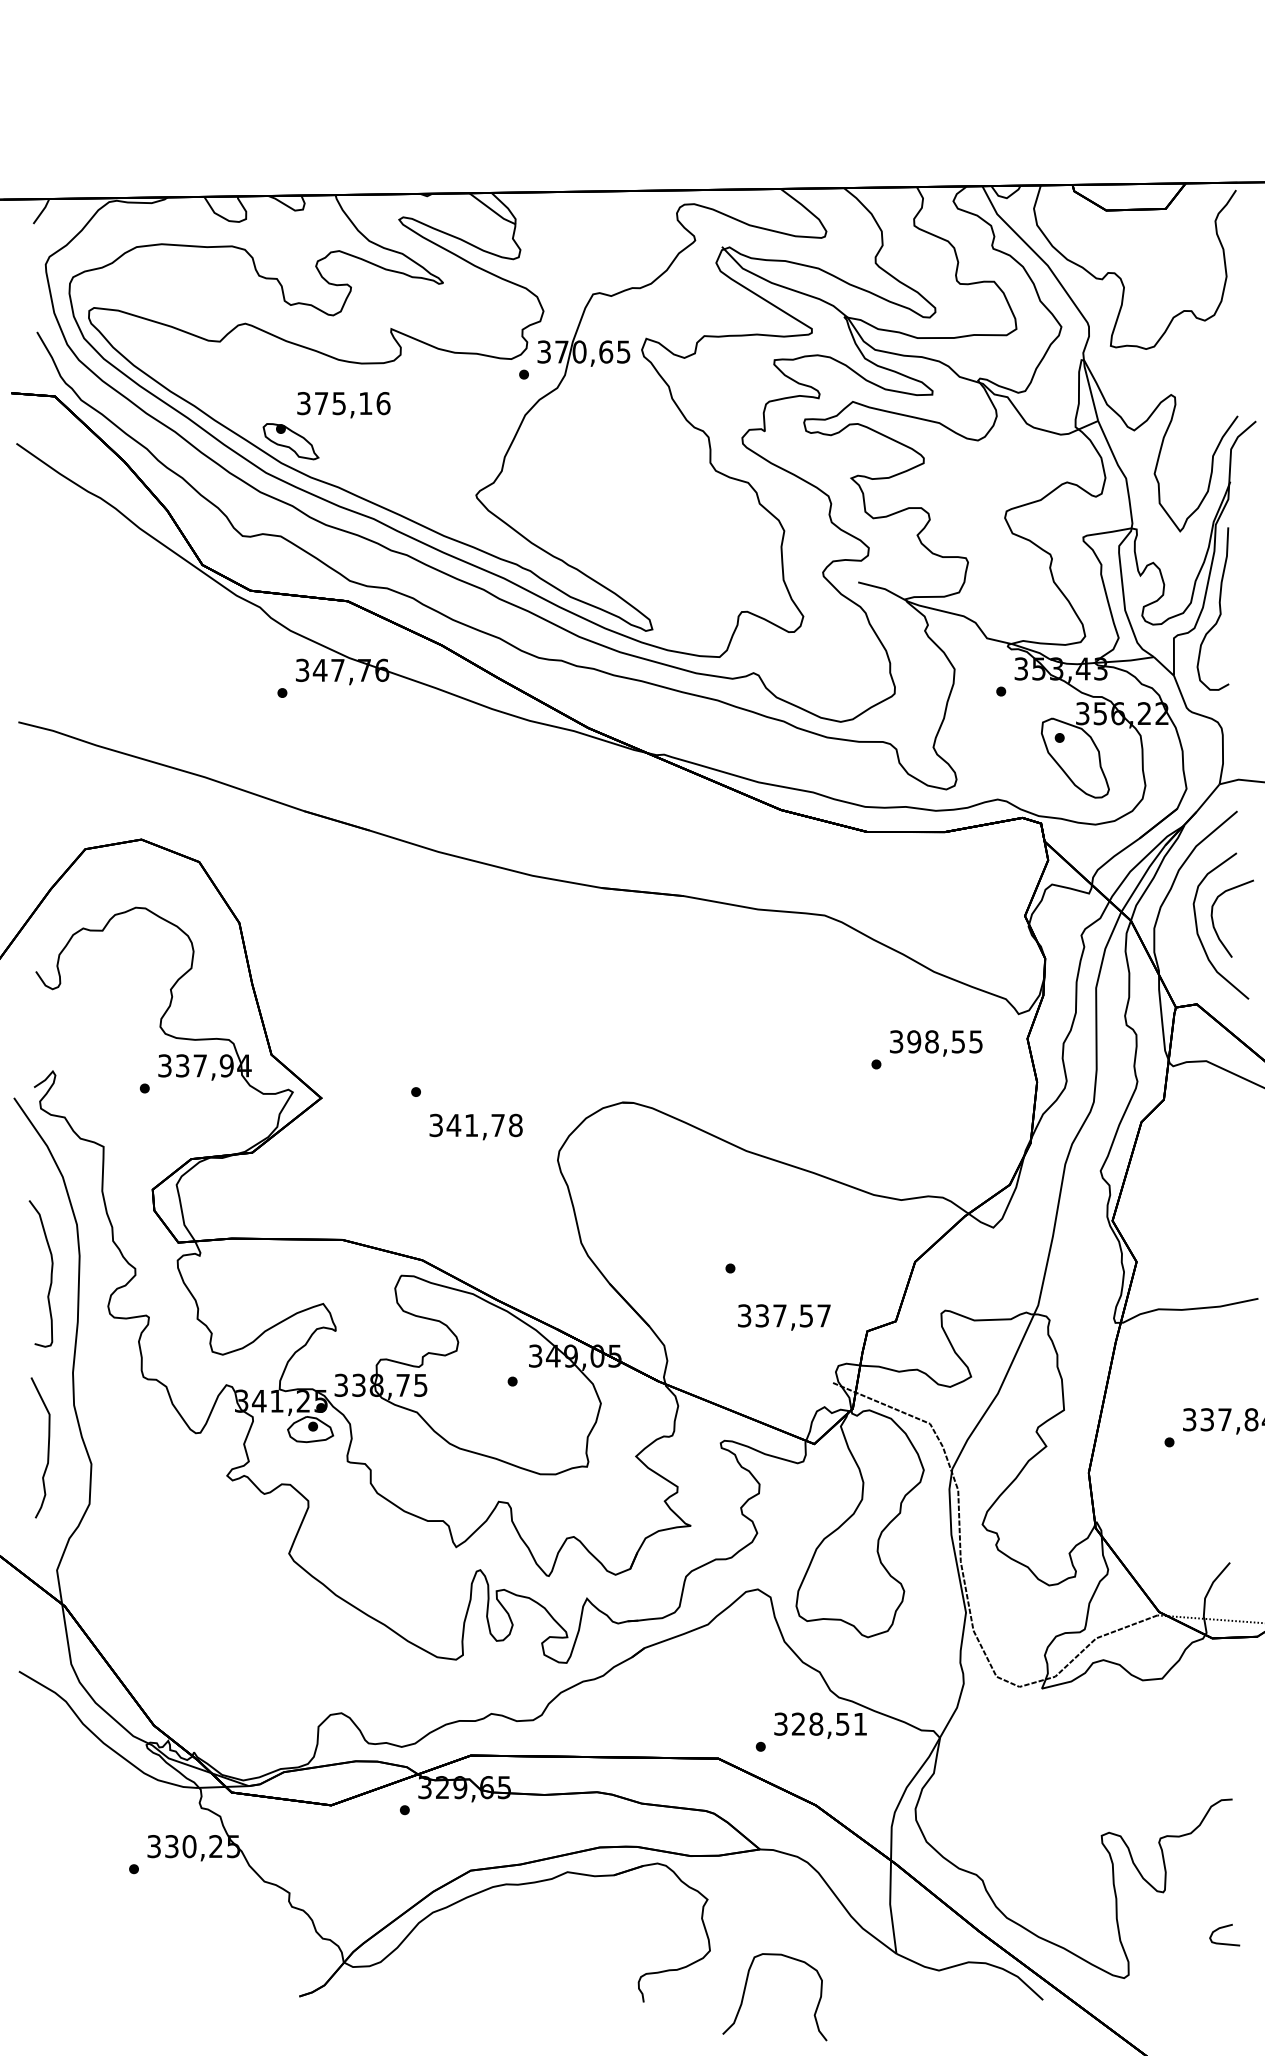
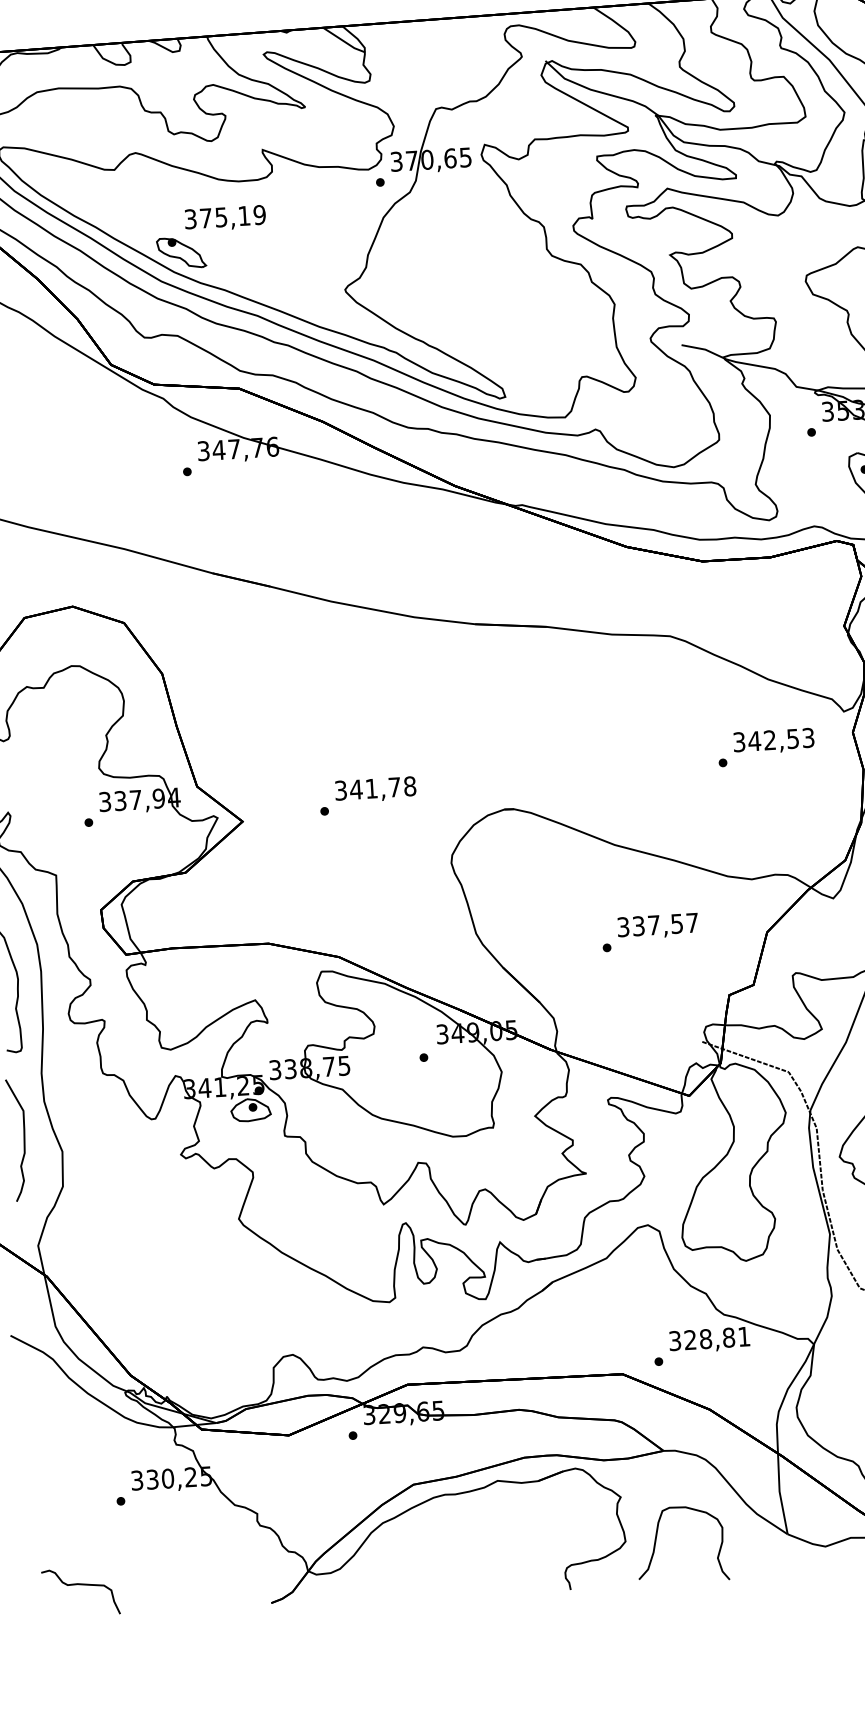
text: (383, 403) -> (259, 214), 375,16 -> 375,19
text: (944, 1041) -> (780, 739), 398,55 -> 342,53
text: (475, 1126) -> (375, 789), moved
text: (784, 1317) -> (658, 926), moved
text: (842, 1723) -> (728, 1337), 328,51 -> 328,81
curve: (81, 1962) -> (80, 1585), added
curve: (745, 1991) -> (656, 1541), moved

